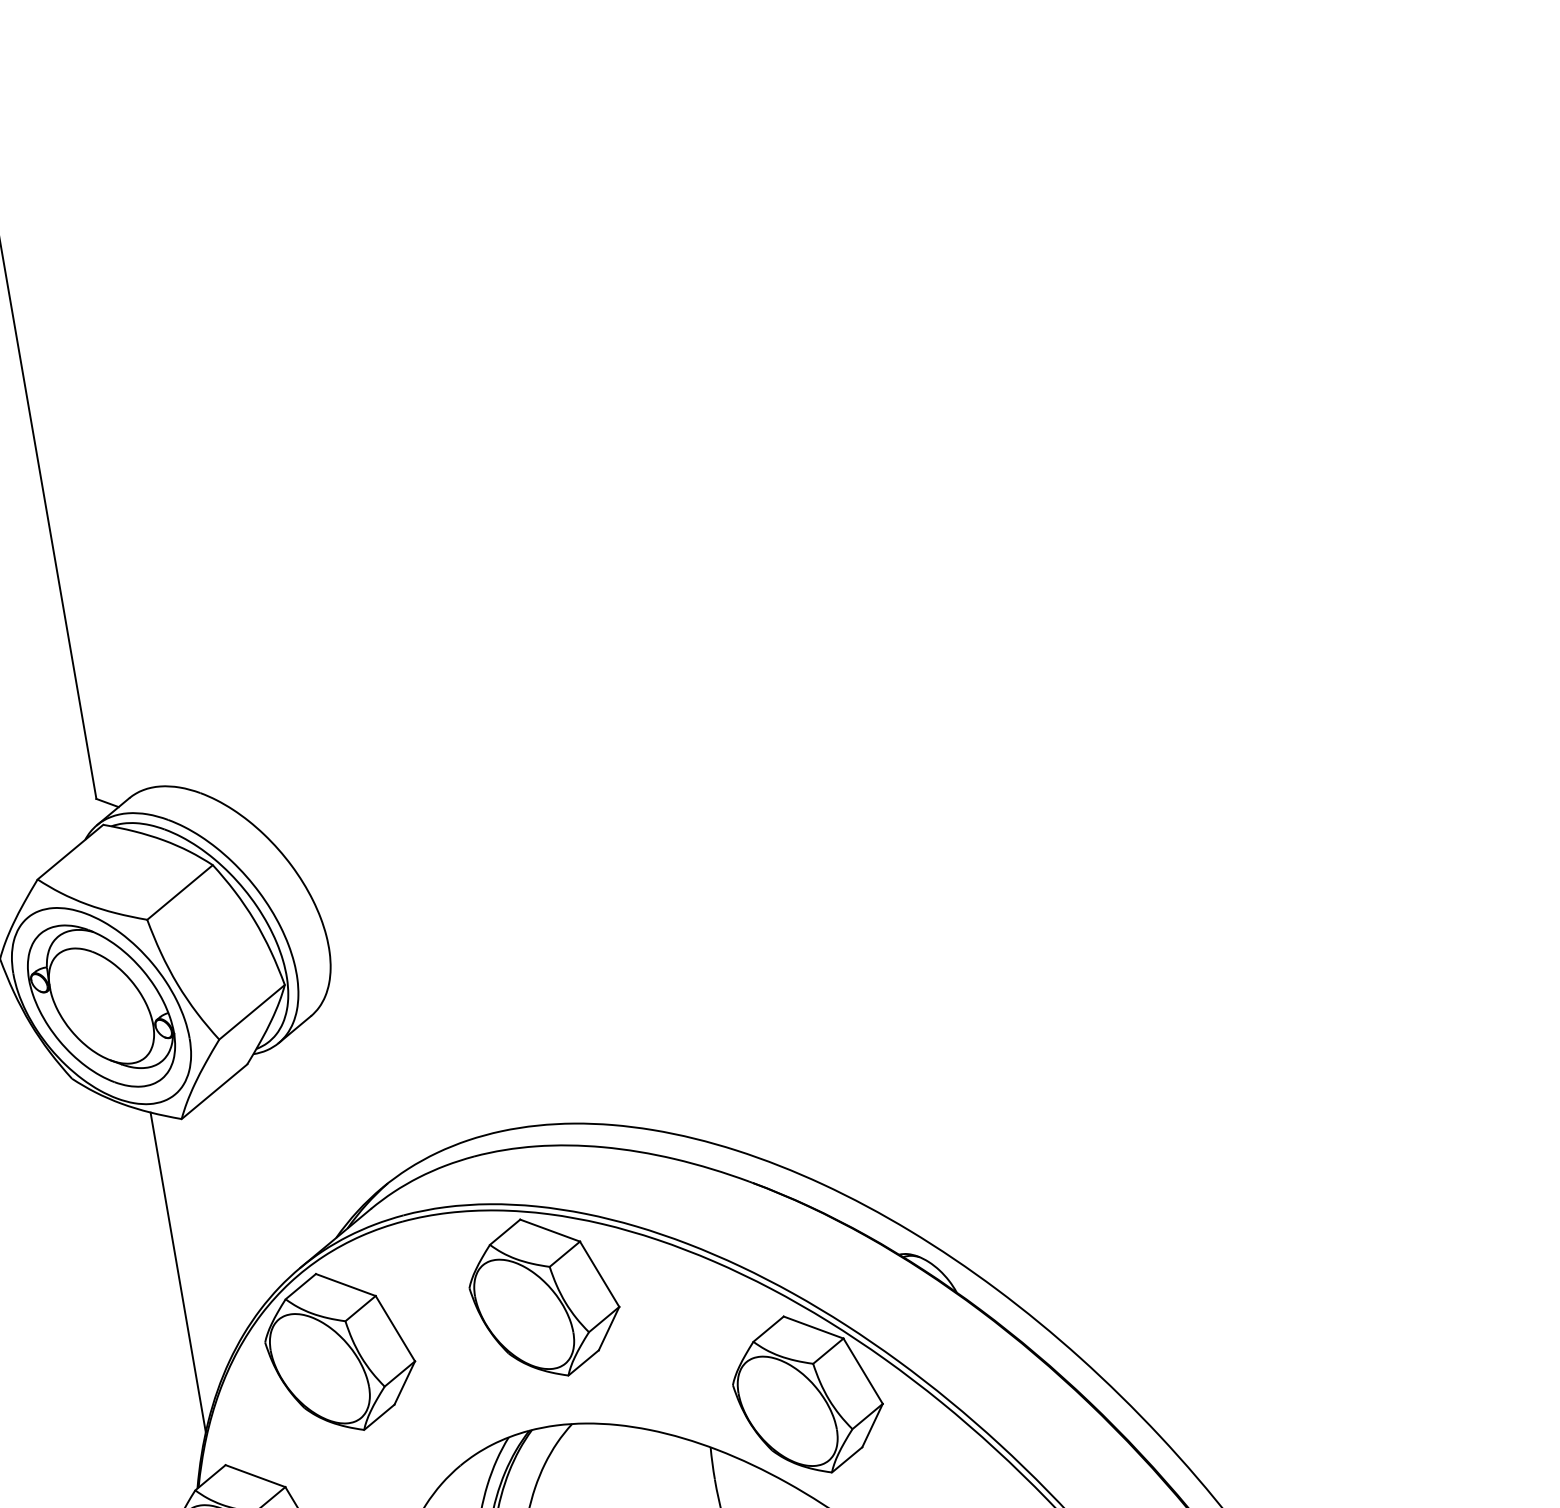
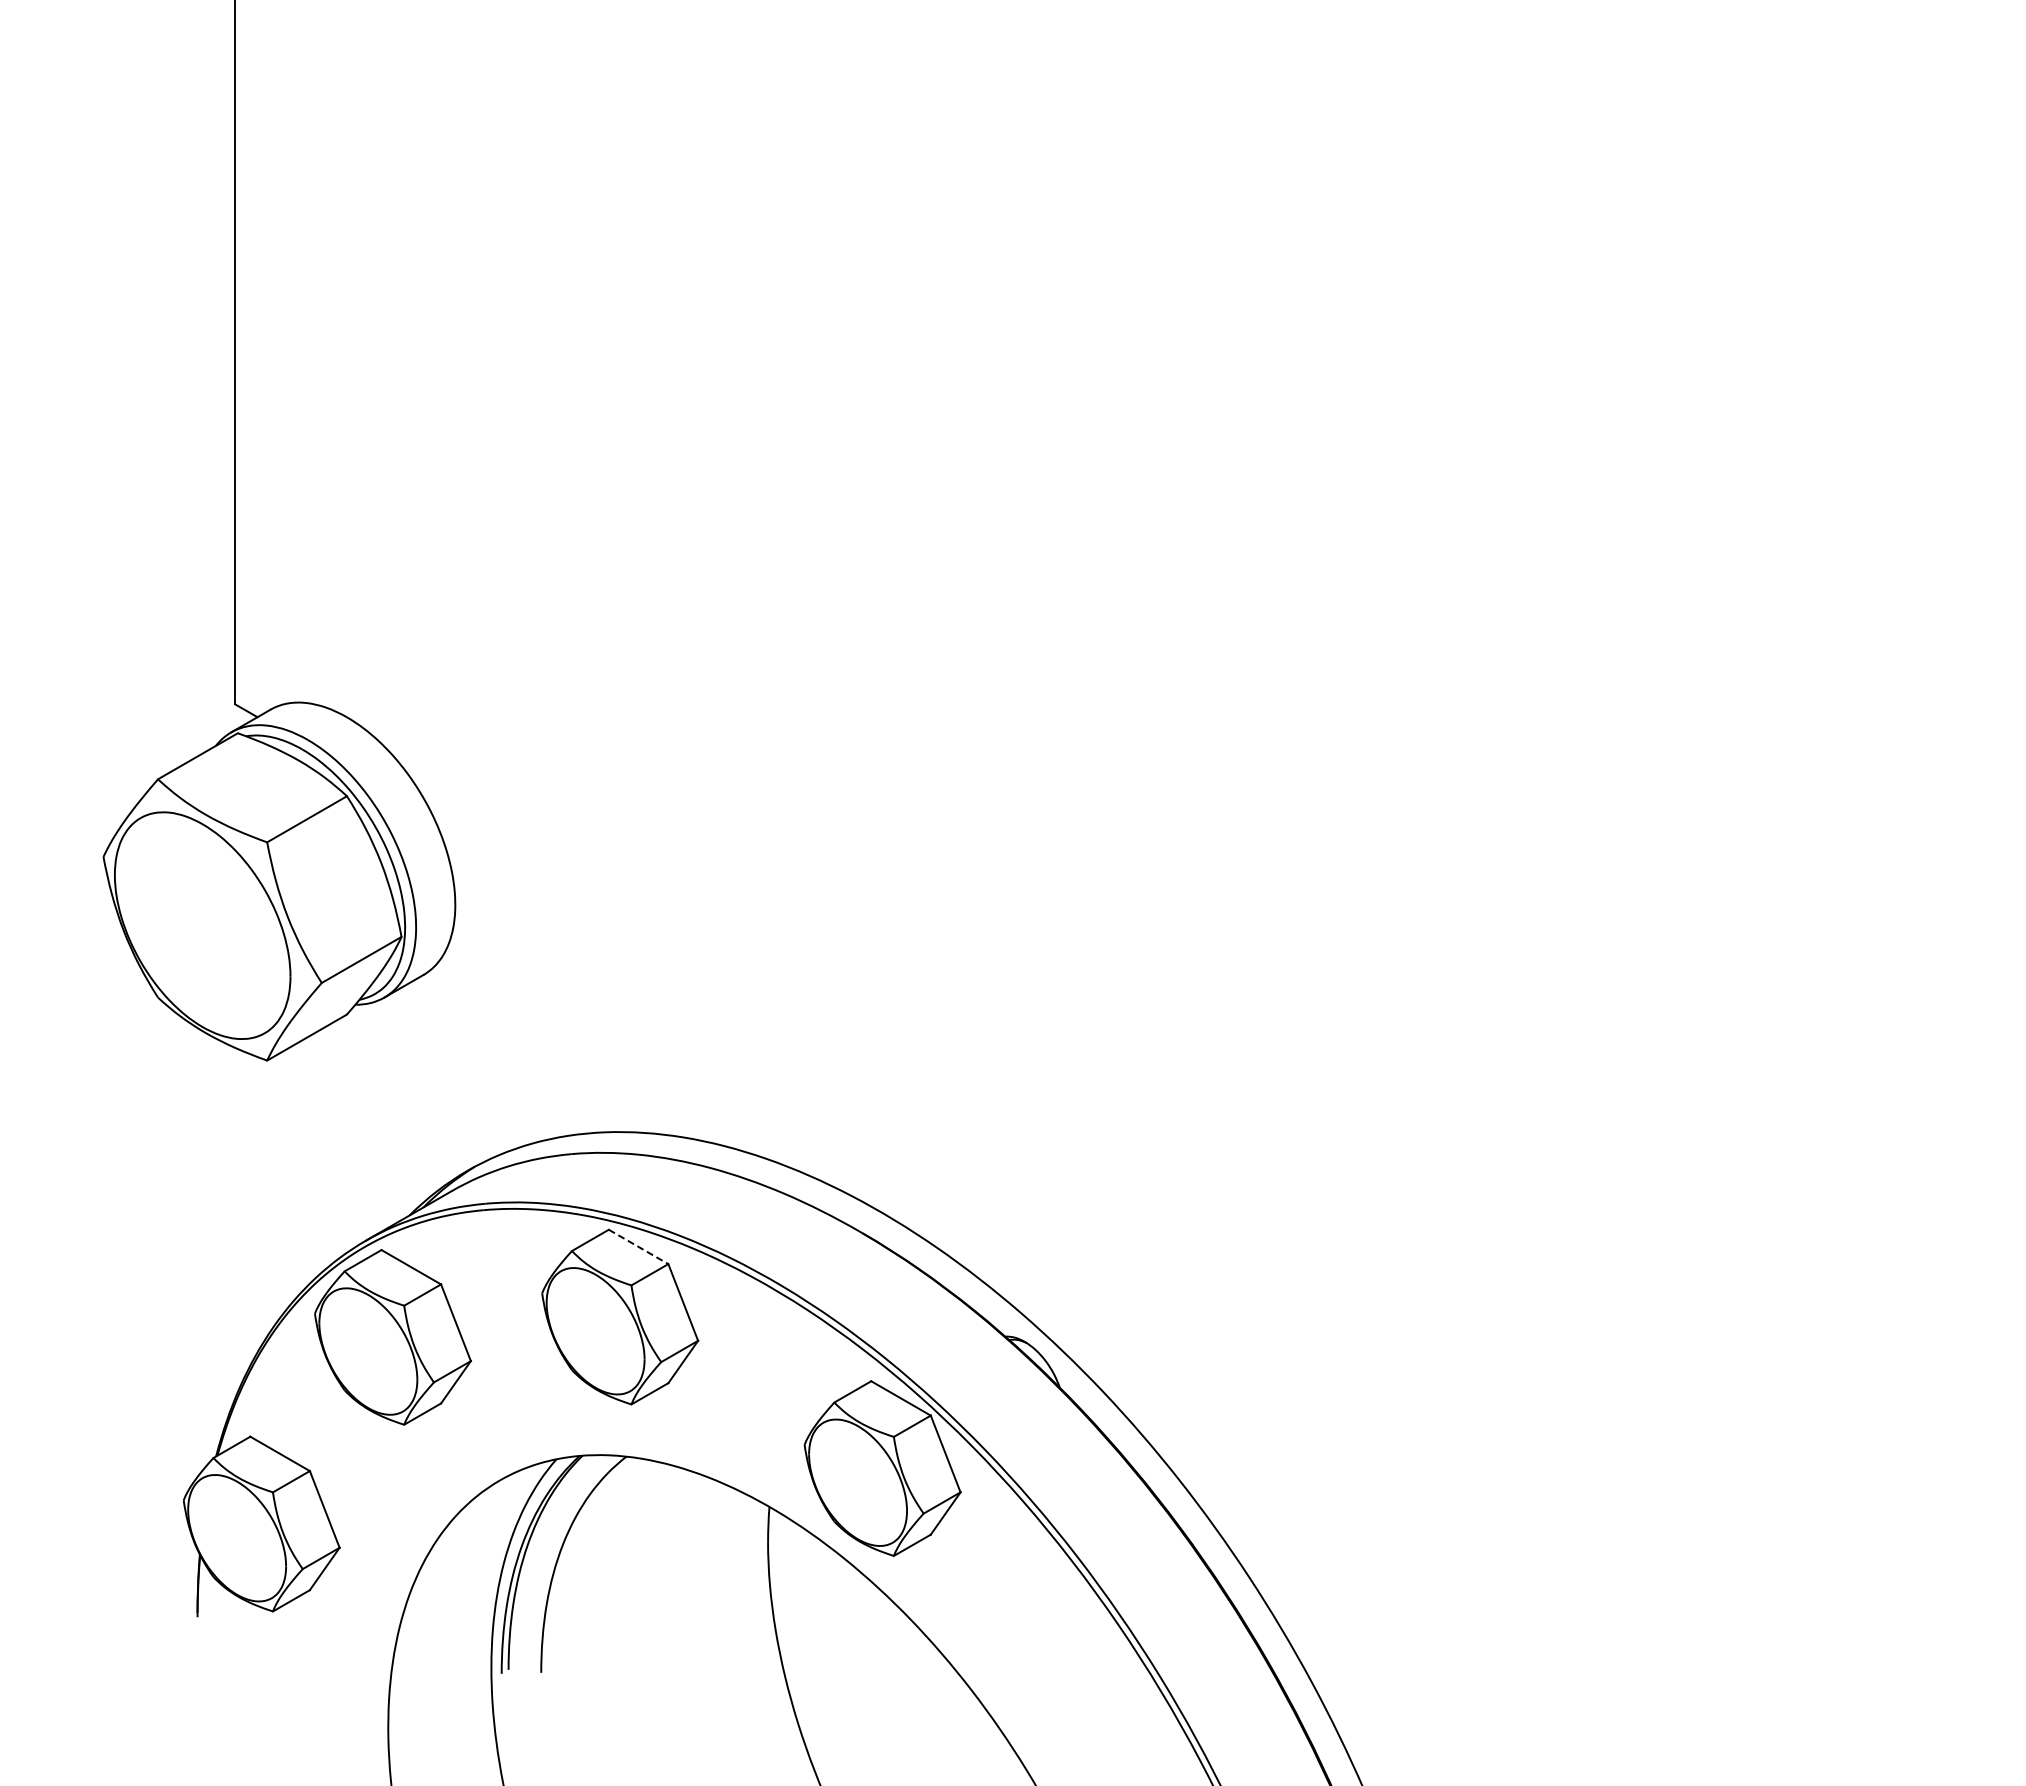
part: (101, 1005) -> (202, 925), removed
line: (551, 1231) -> (639, 1247), solid -> dashed
line: (178, 1271) -> (235, 1222), removed

